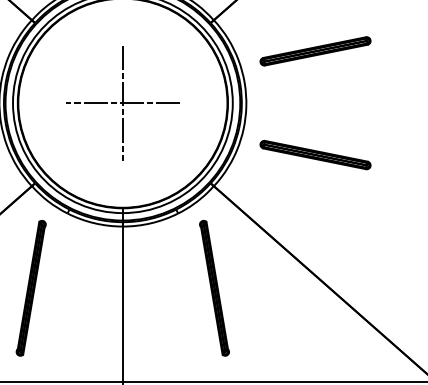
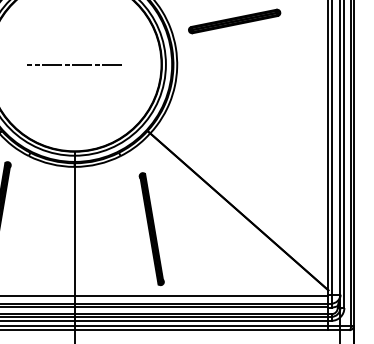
line: (122, 103) -> (74, 64), removed
part: (315, 154) -> (234, 107), removed
part: (214, 288) -> (151, 229), moved

